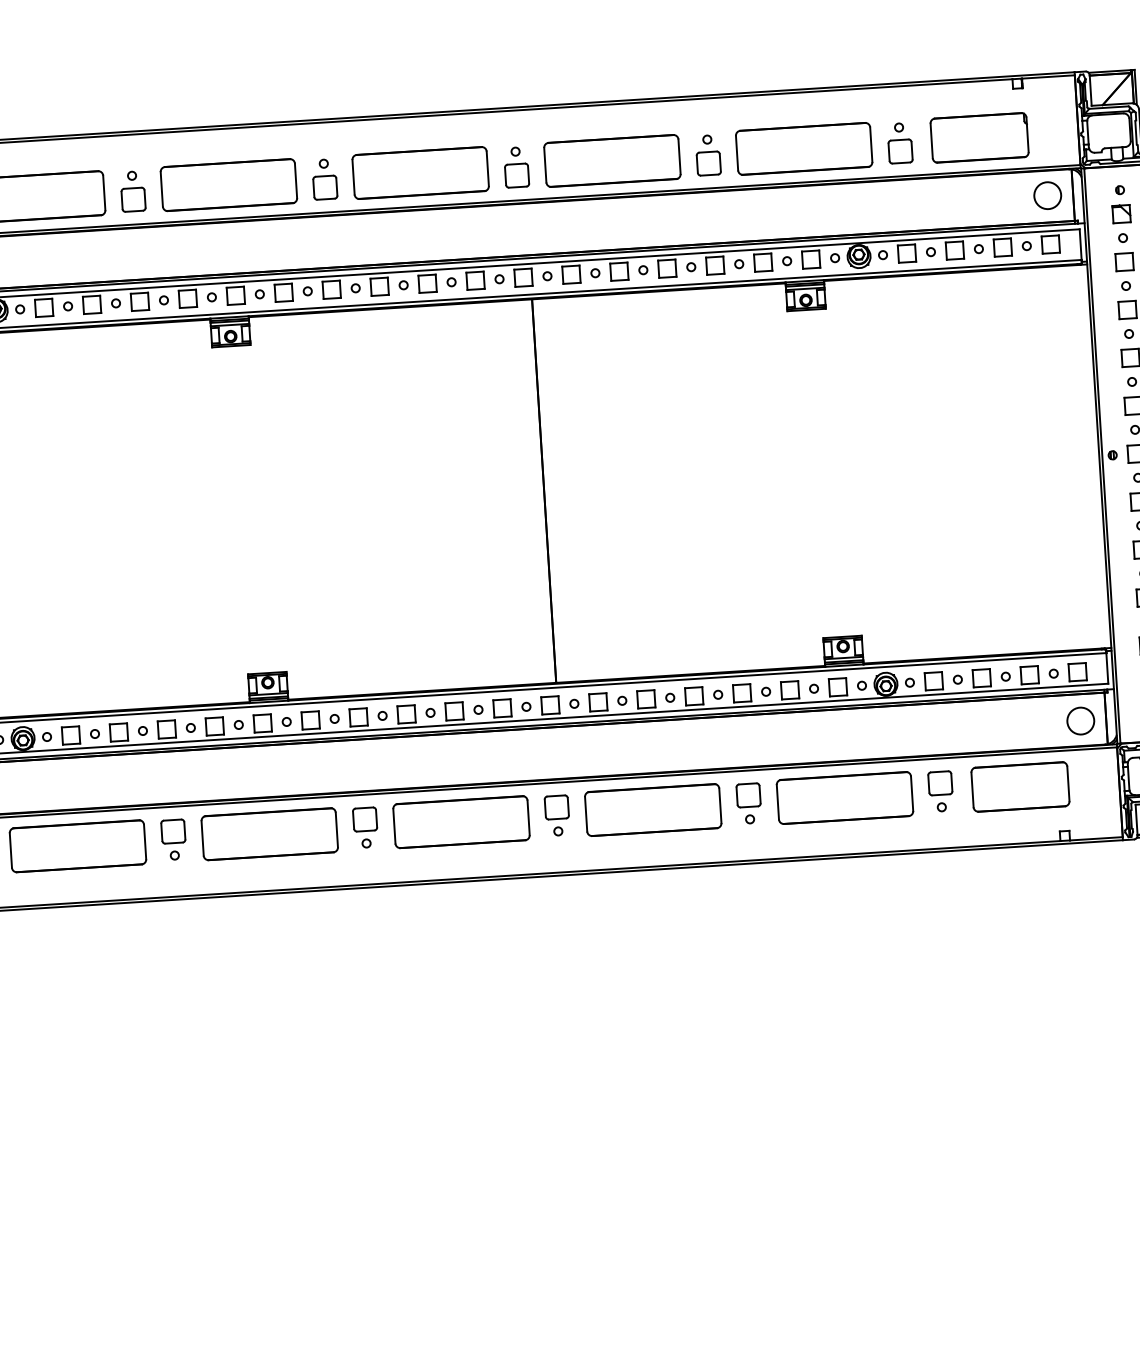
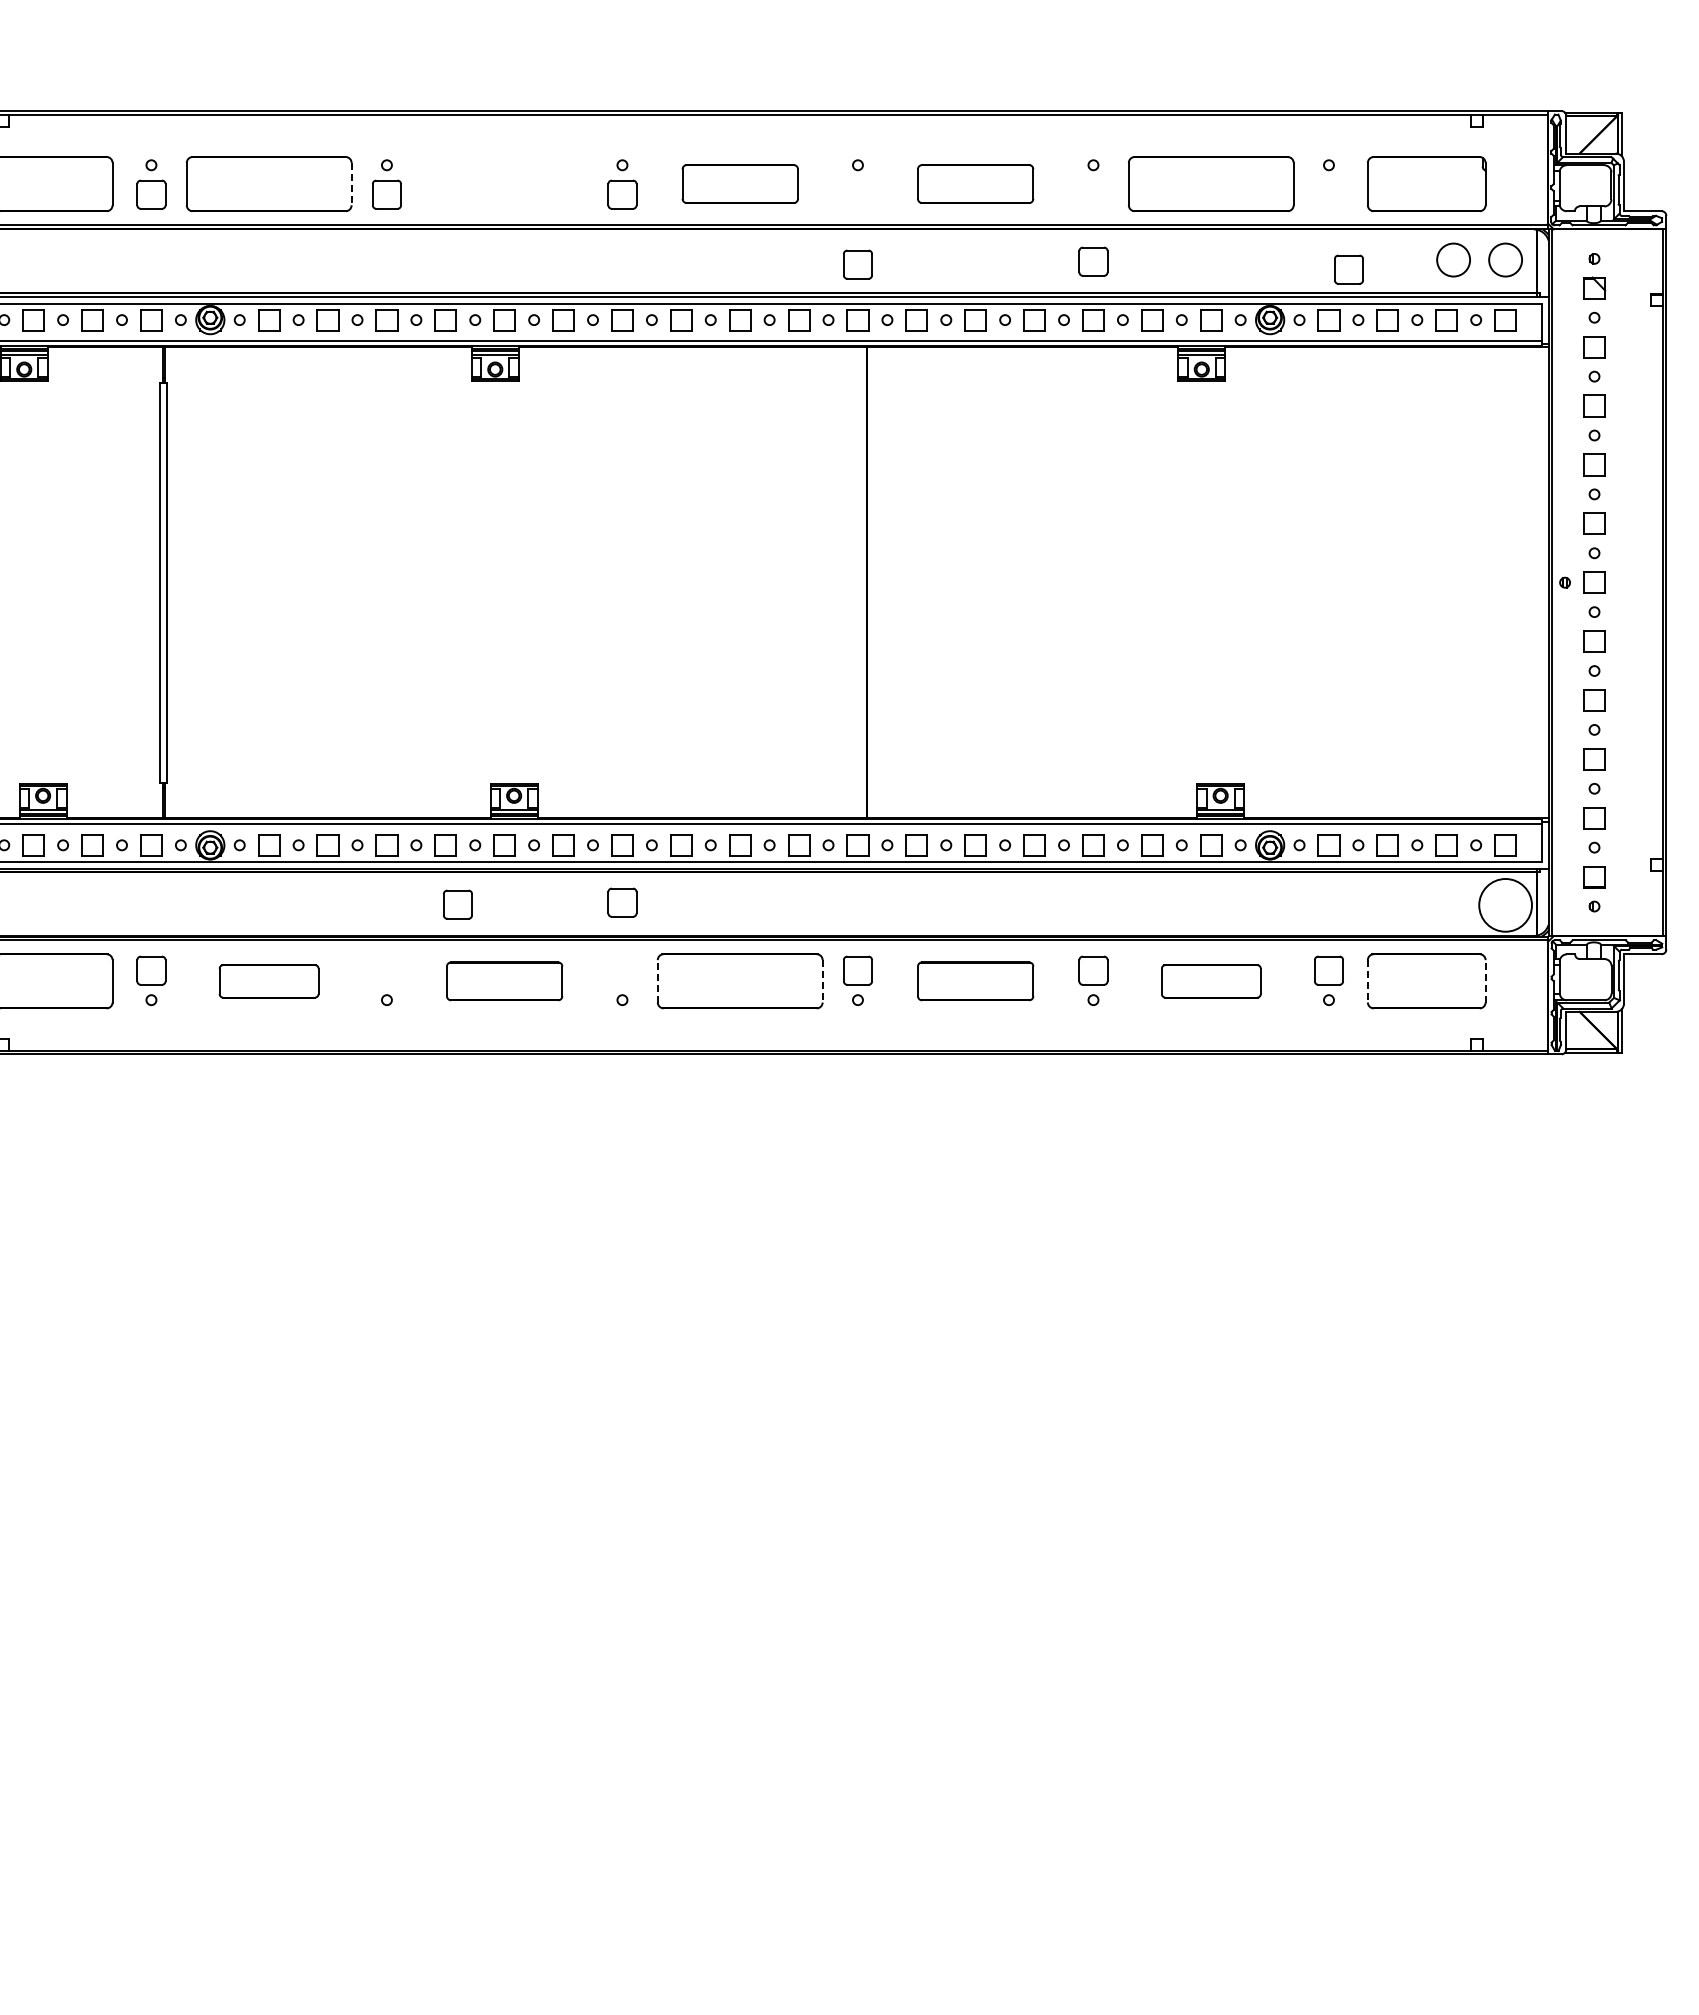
part: (900, 151) -> (1348, 269), moved
part: (612, 160) -> (975, 183), size x0.7
part: (708, 163) -> (1093, 261), moved
part: (420, 172) -> (740, 183), size x0.7
part: (516, 175) -> (857, 264), moved
part: (228, 184) -> (504, 183), removed
line: (104, 193) -> (351, 184), solid -> dashed
circle: (1005, 197) -> (1453, 259), added
circle: (1080, 720) -> (1505, 904), size x1.6
line: (1068, 783) -> (1485, 980), solid -> dashed
line: (972, 790) -> (1367, 981), solid -> dashed
part: (845, 798) -> (1211, 981), size x0.6
part: (653, 810) -> (975, 981), size x0.7
line: (528, 818) -> (822, 981), solid -> dashed
part: (365, 819) -> (622, 902), moved
line: (394, 825) -> (657, 980), solid -> dashed
part: (172, 831) -> (457, 904), moved
part: (269, 834) -> (504, 981), size x0.7
part: (77, 846) -> (268, 981), size x0.6

